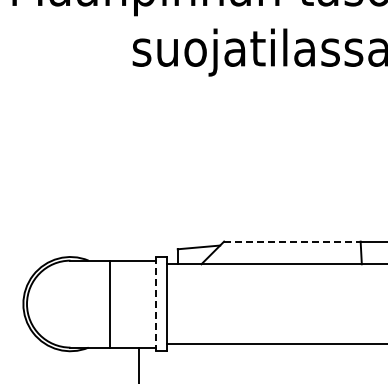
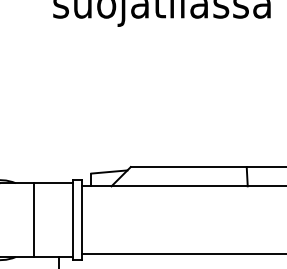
line: (292, 241) -> (188, 166), dashed -> solid
line: (155, 304) -> (72, 220), dashed -> solid

